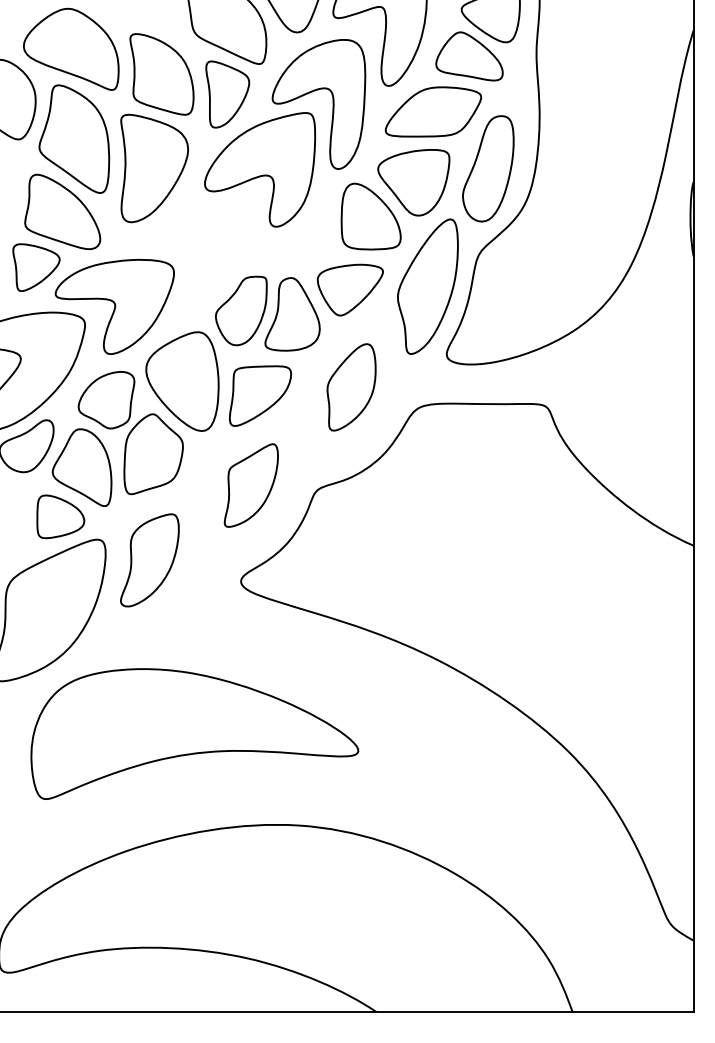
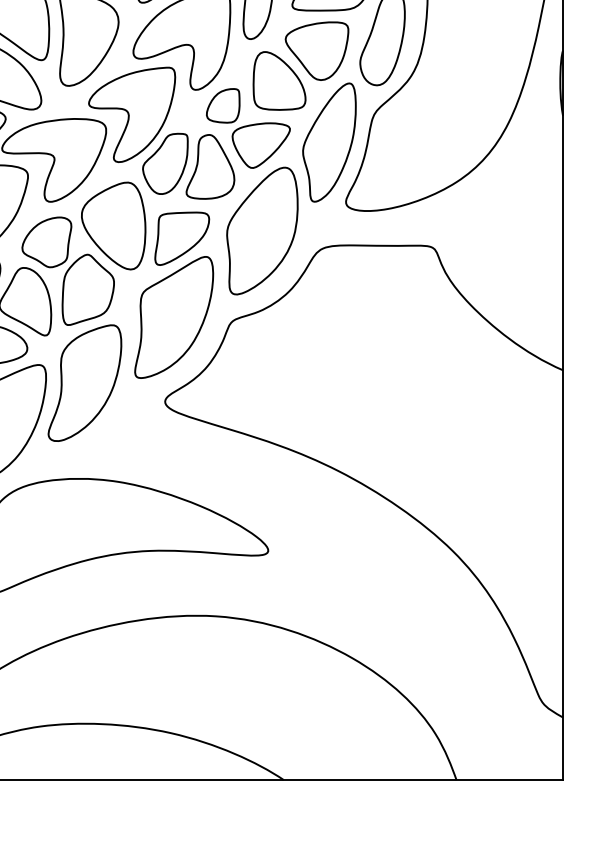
part: (306, 244) -> (222, 105), added
part: (203, 254) -> (132, 114), added
part: (351, 387) -> (262, 231), size x1.67
part: (251, 485) -> (174, 317), size x1.67
part: (149, 560) -> (84, 383), size x1.43

